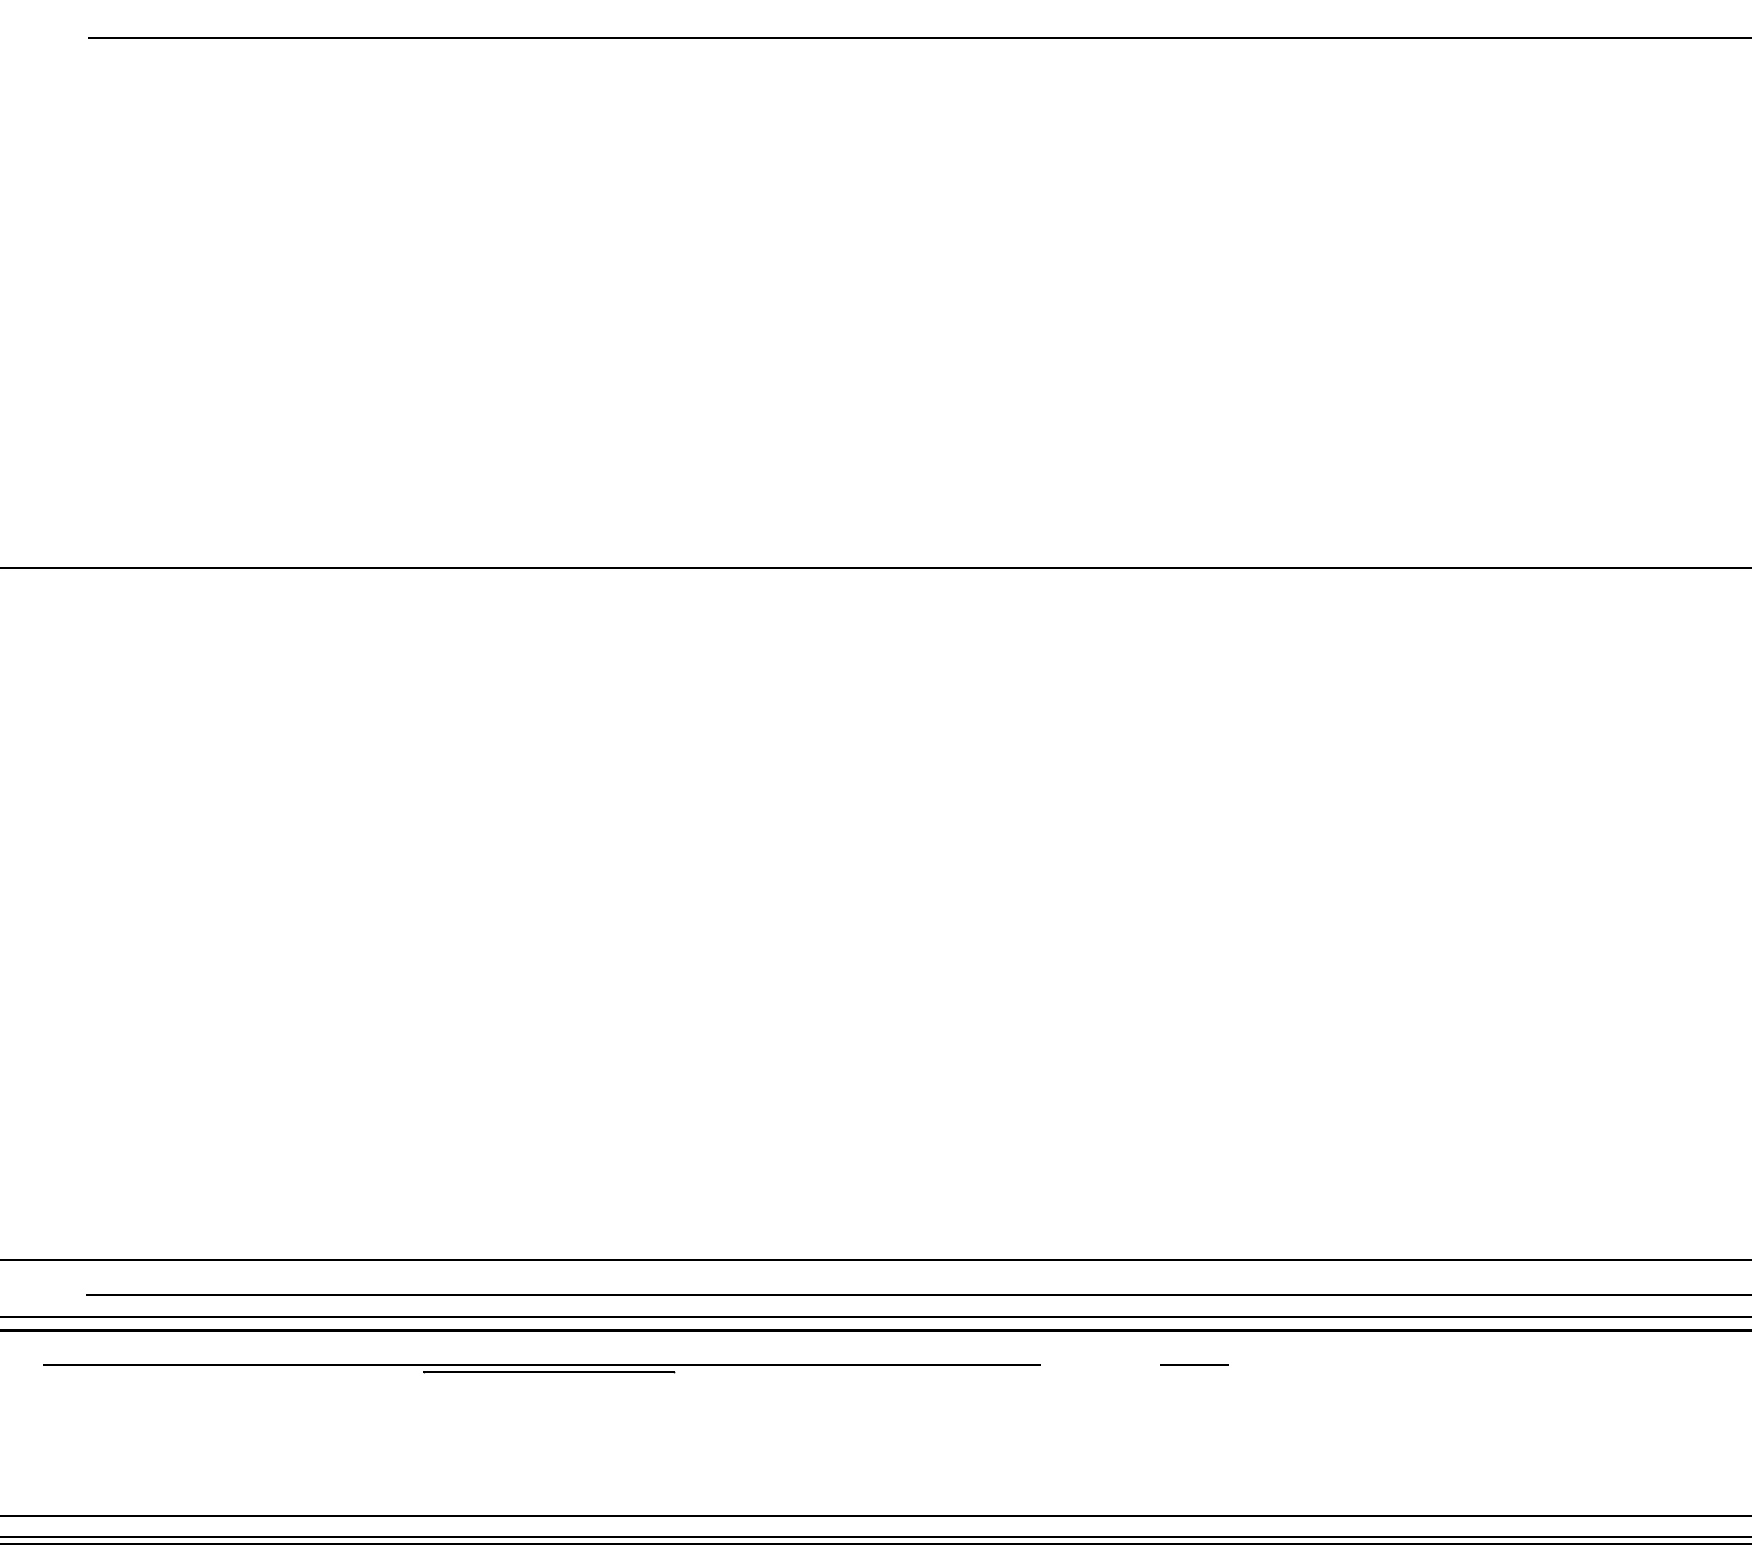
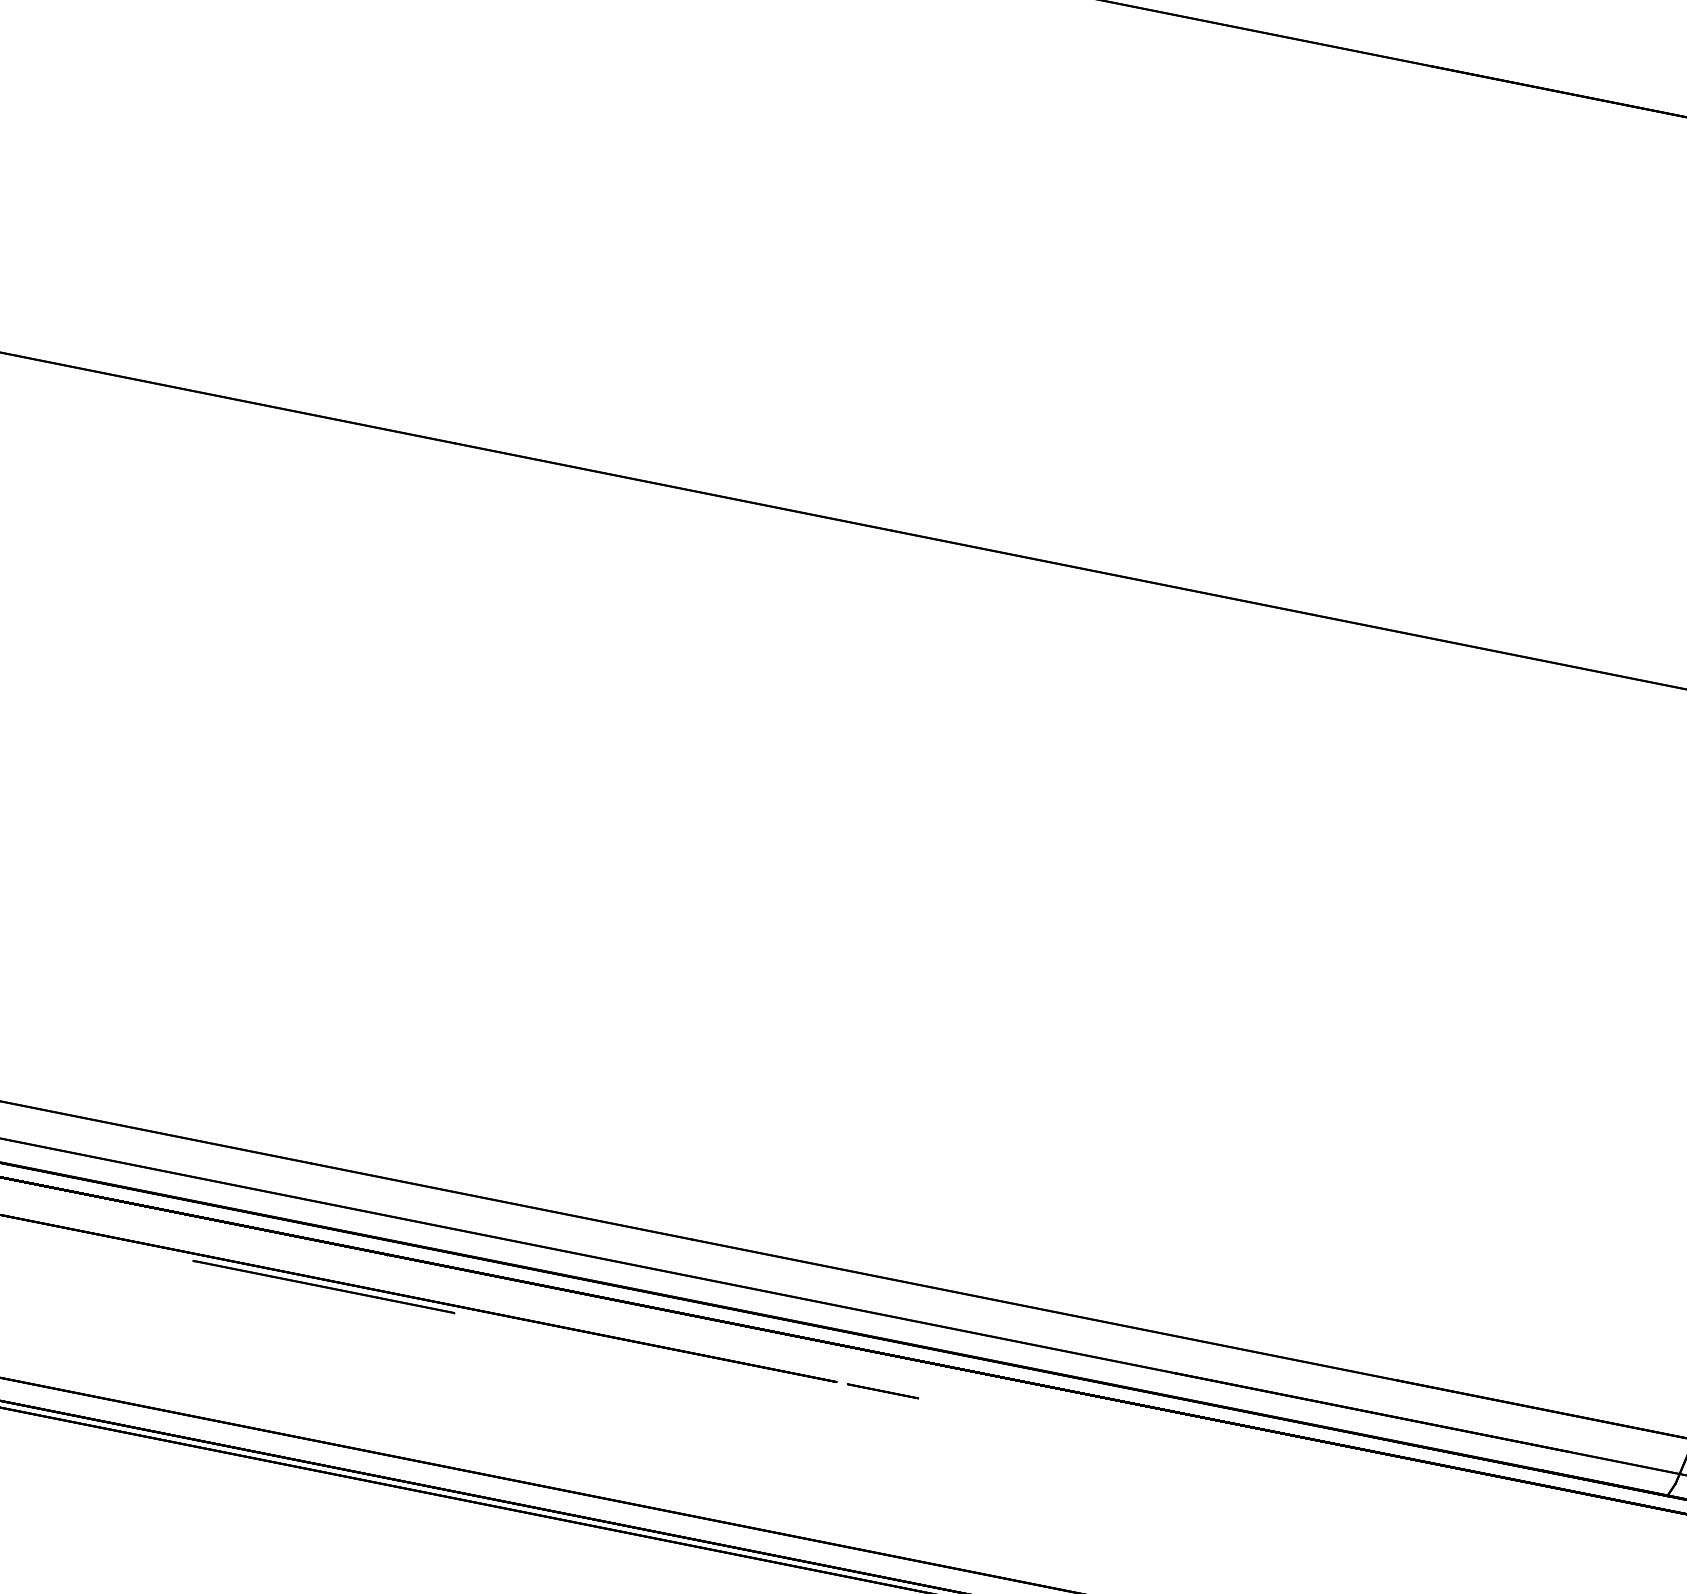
line: (1194, 1364) -> (883, 1390), moved

